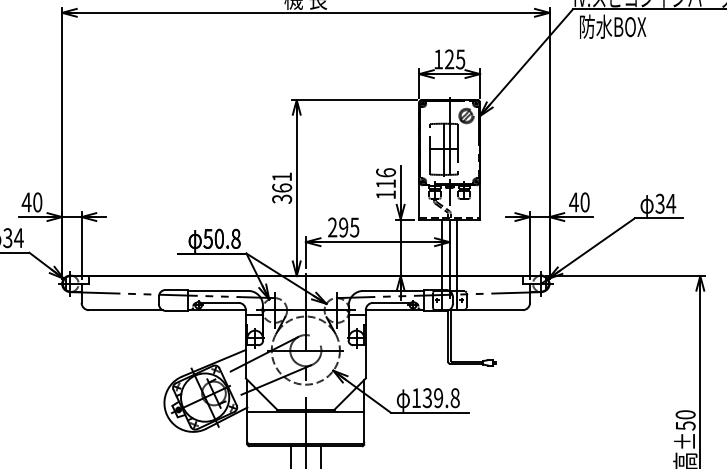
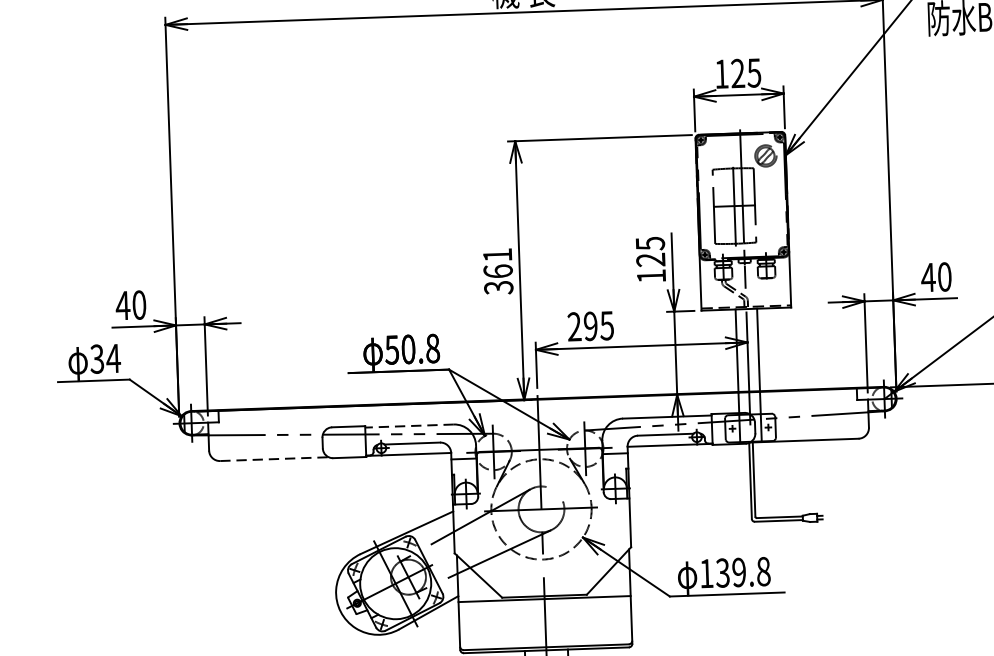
text: (386, 178) -> (651, 252), 116 -> 125
line: (217, 290) -> (408, 425), solid -> dashed
line: (125, 310) -> (274, 459), solid -> dashed

